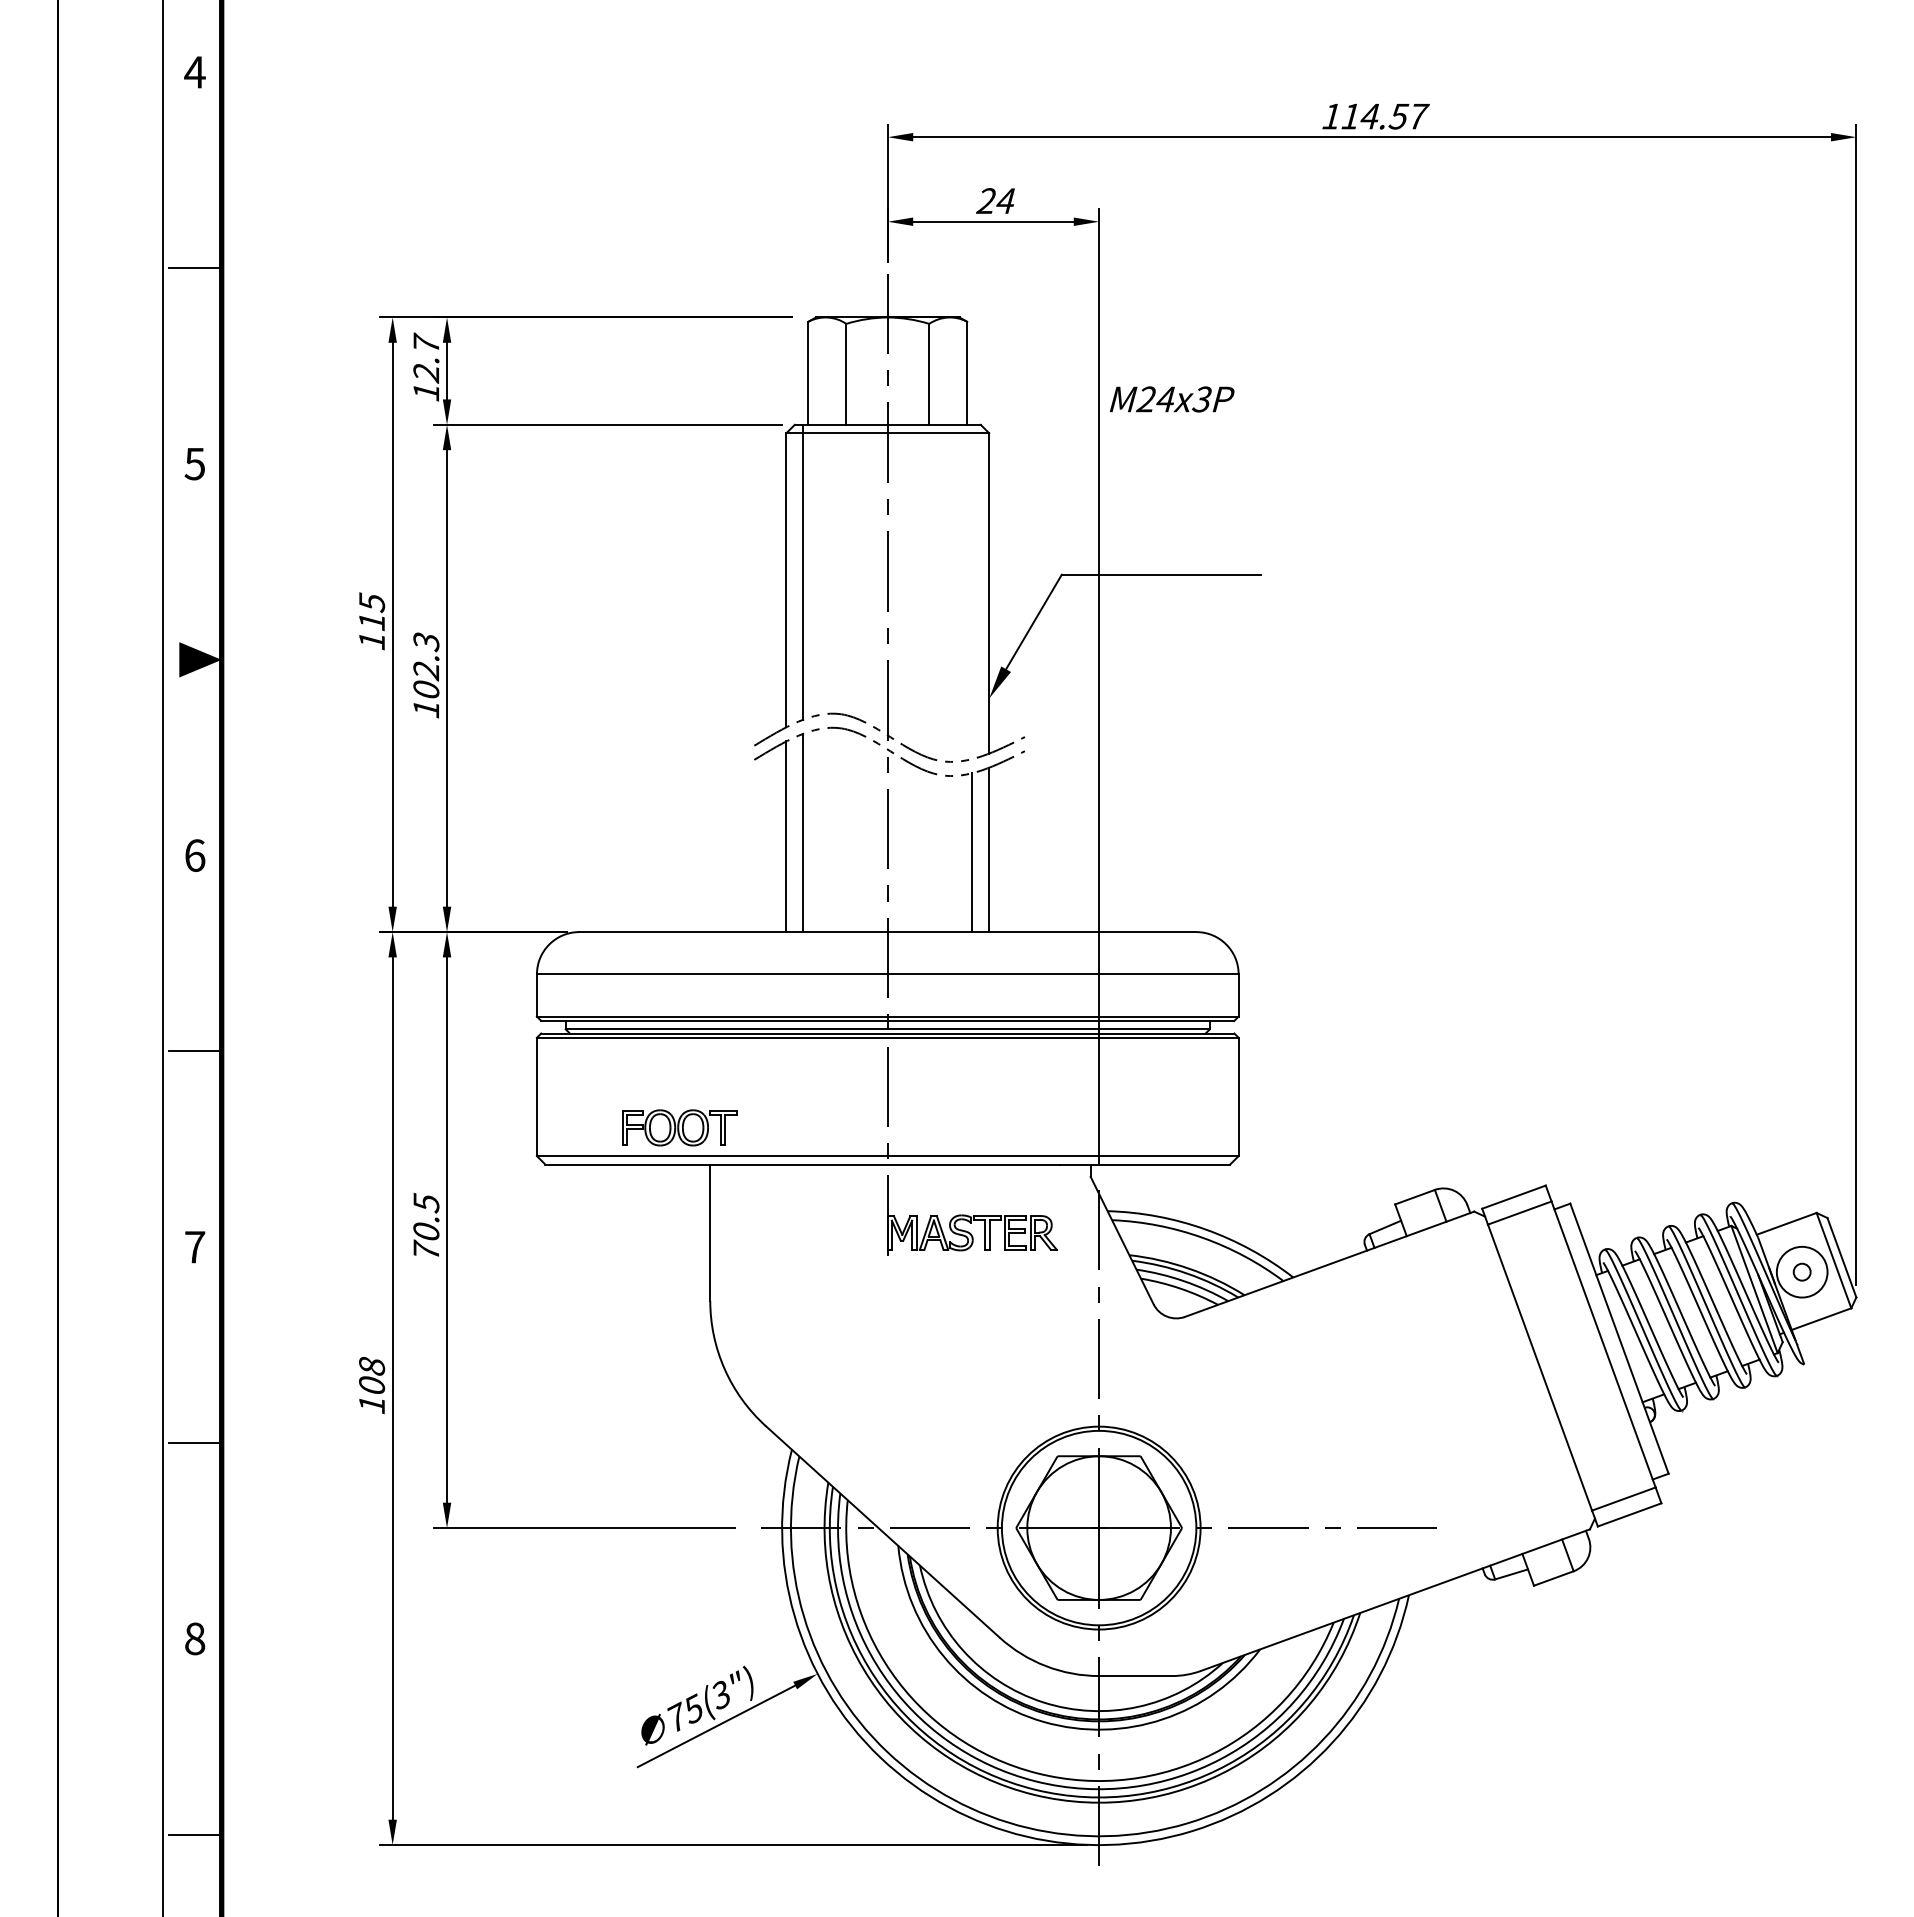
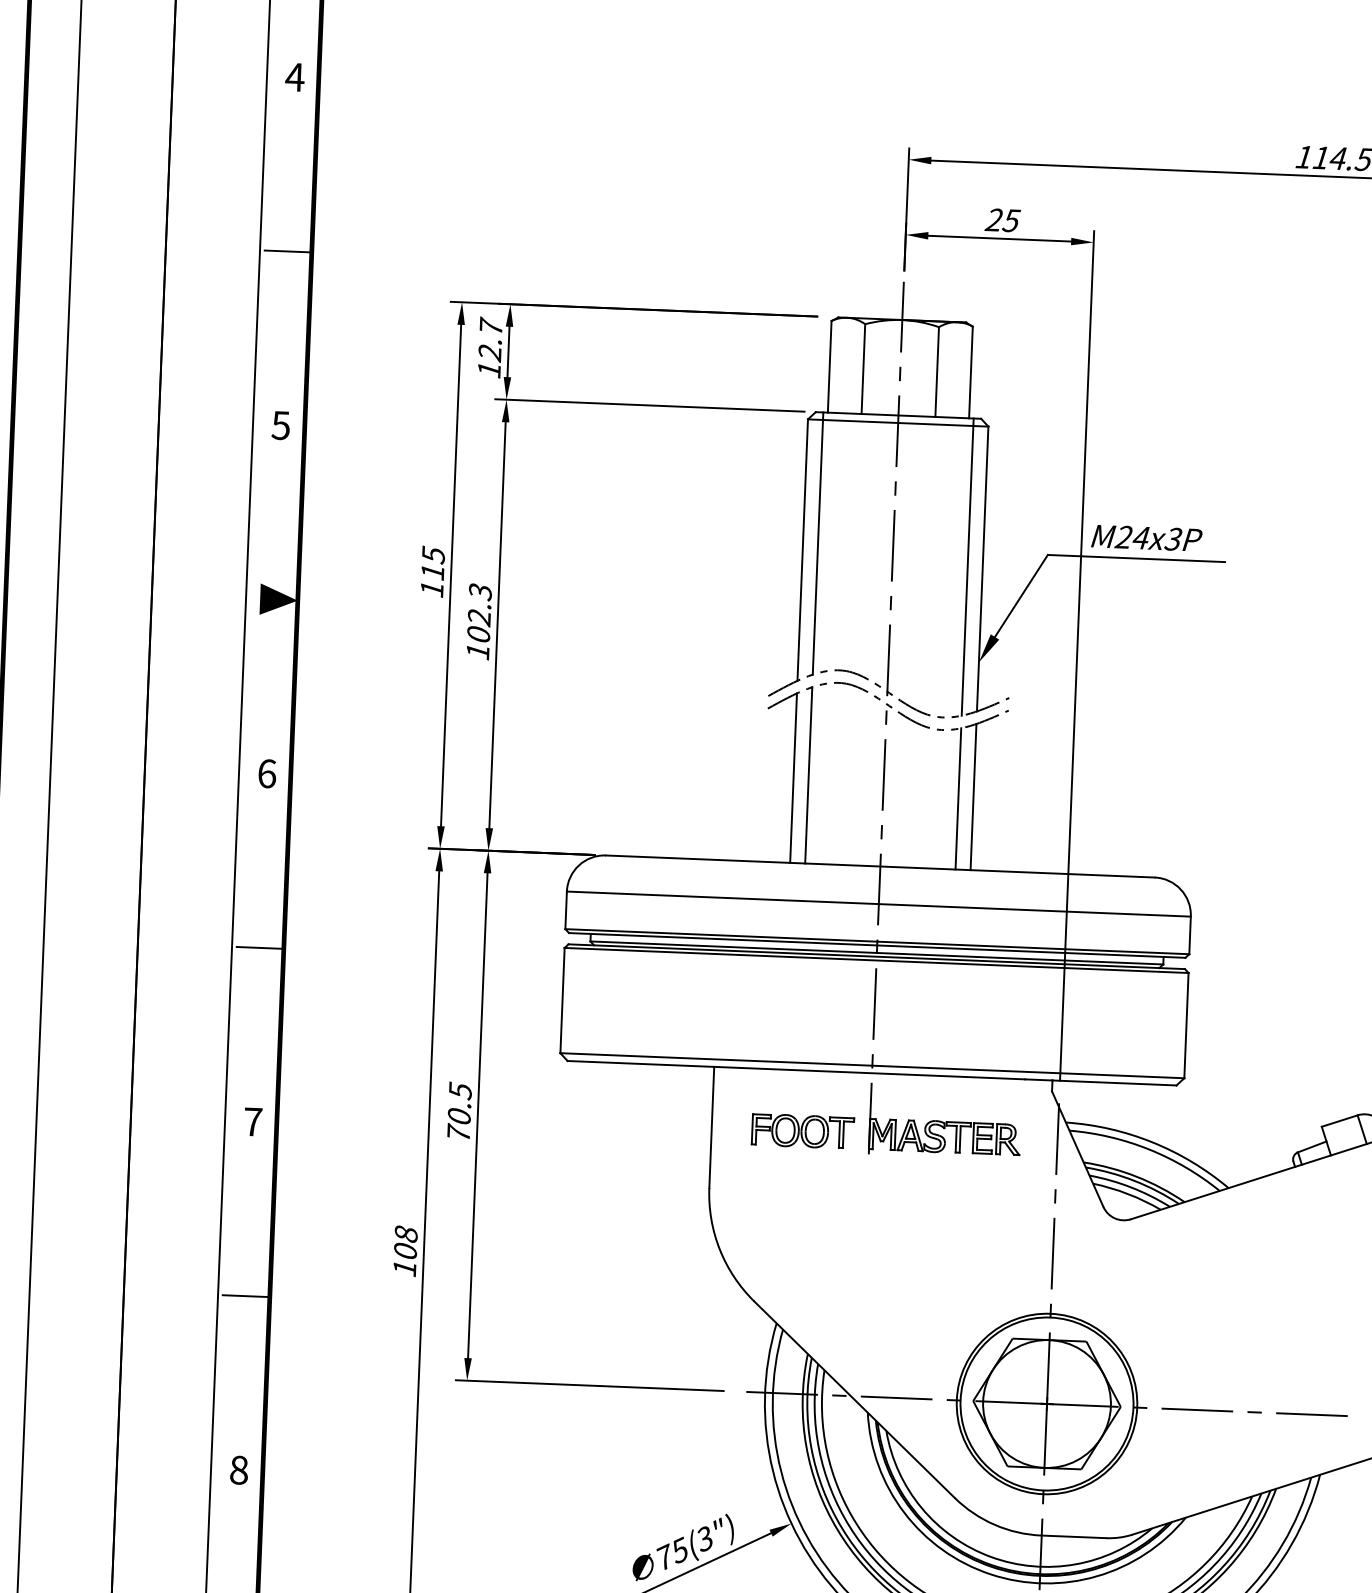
text: (1005, 201) -> (1011, 221), 24 -> 25
text: (1171, 399) -> (1146, 538), moved
line: (972, 591) -> (967, 566), added
part: (679, 1127) -> (802, 1130), moved

